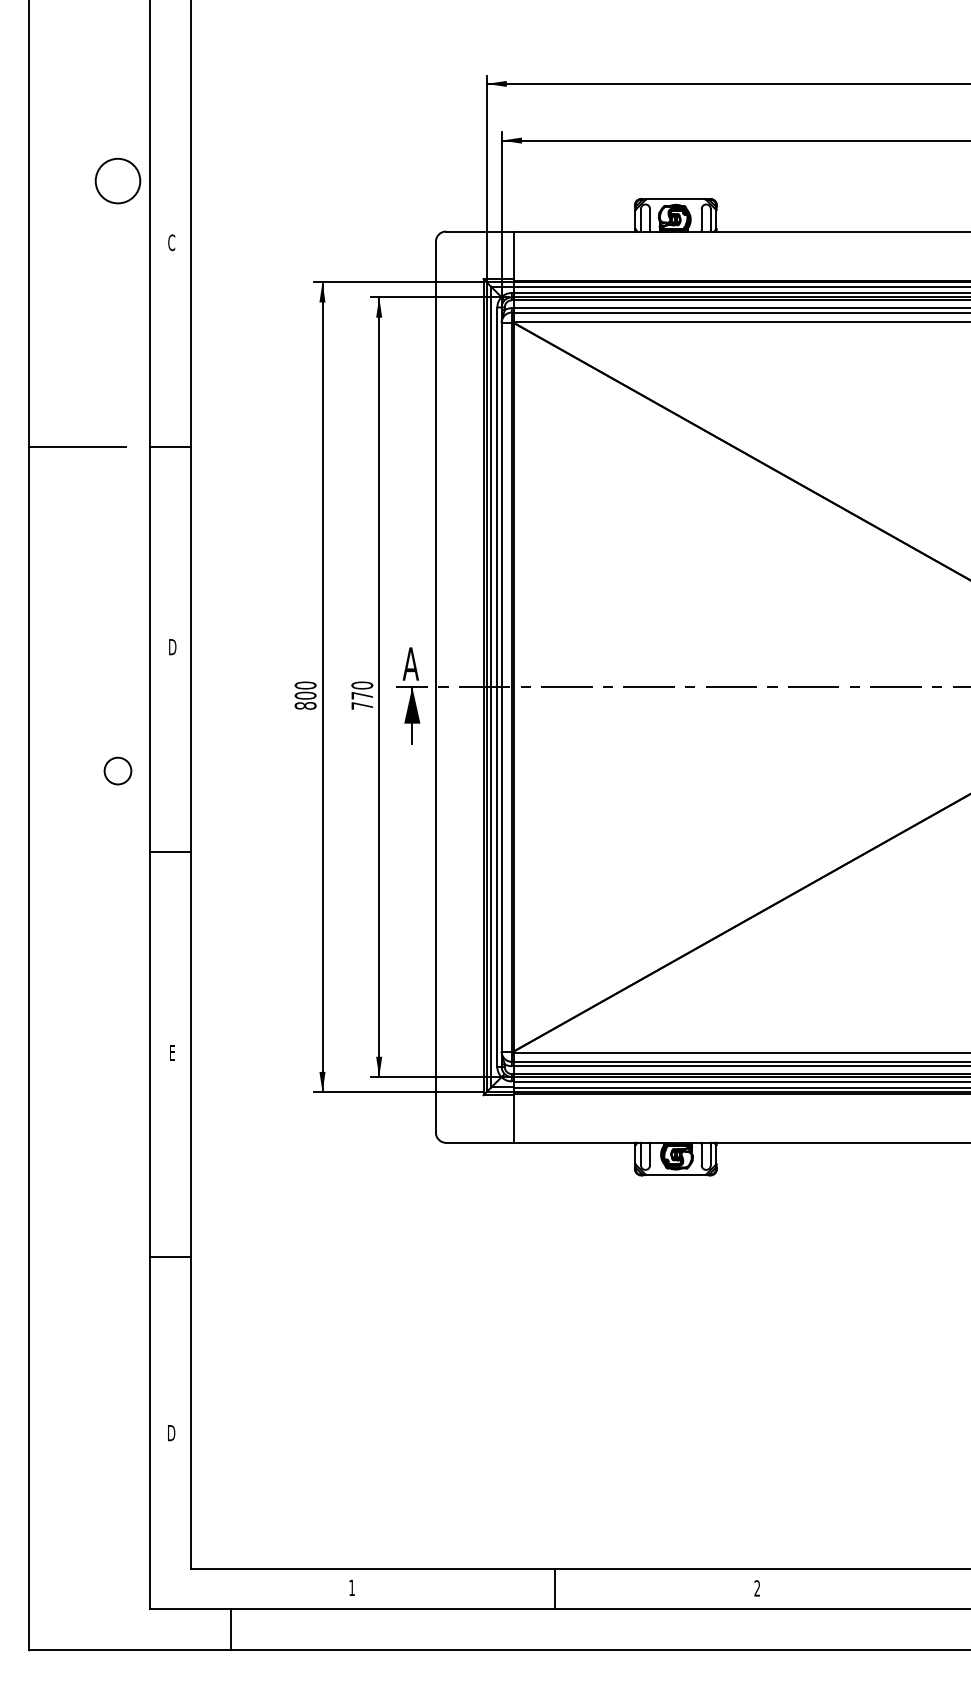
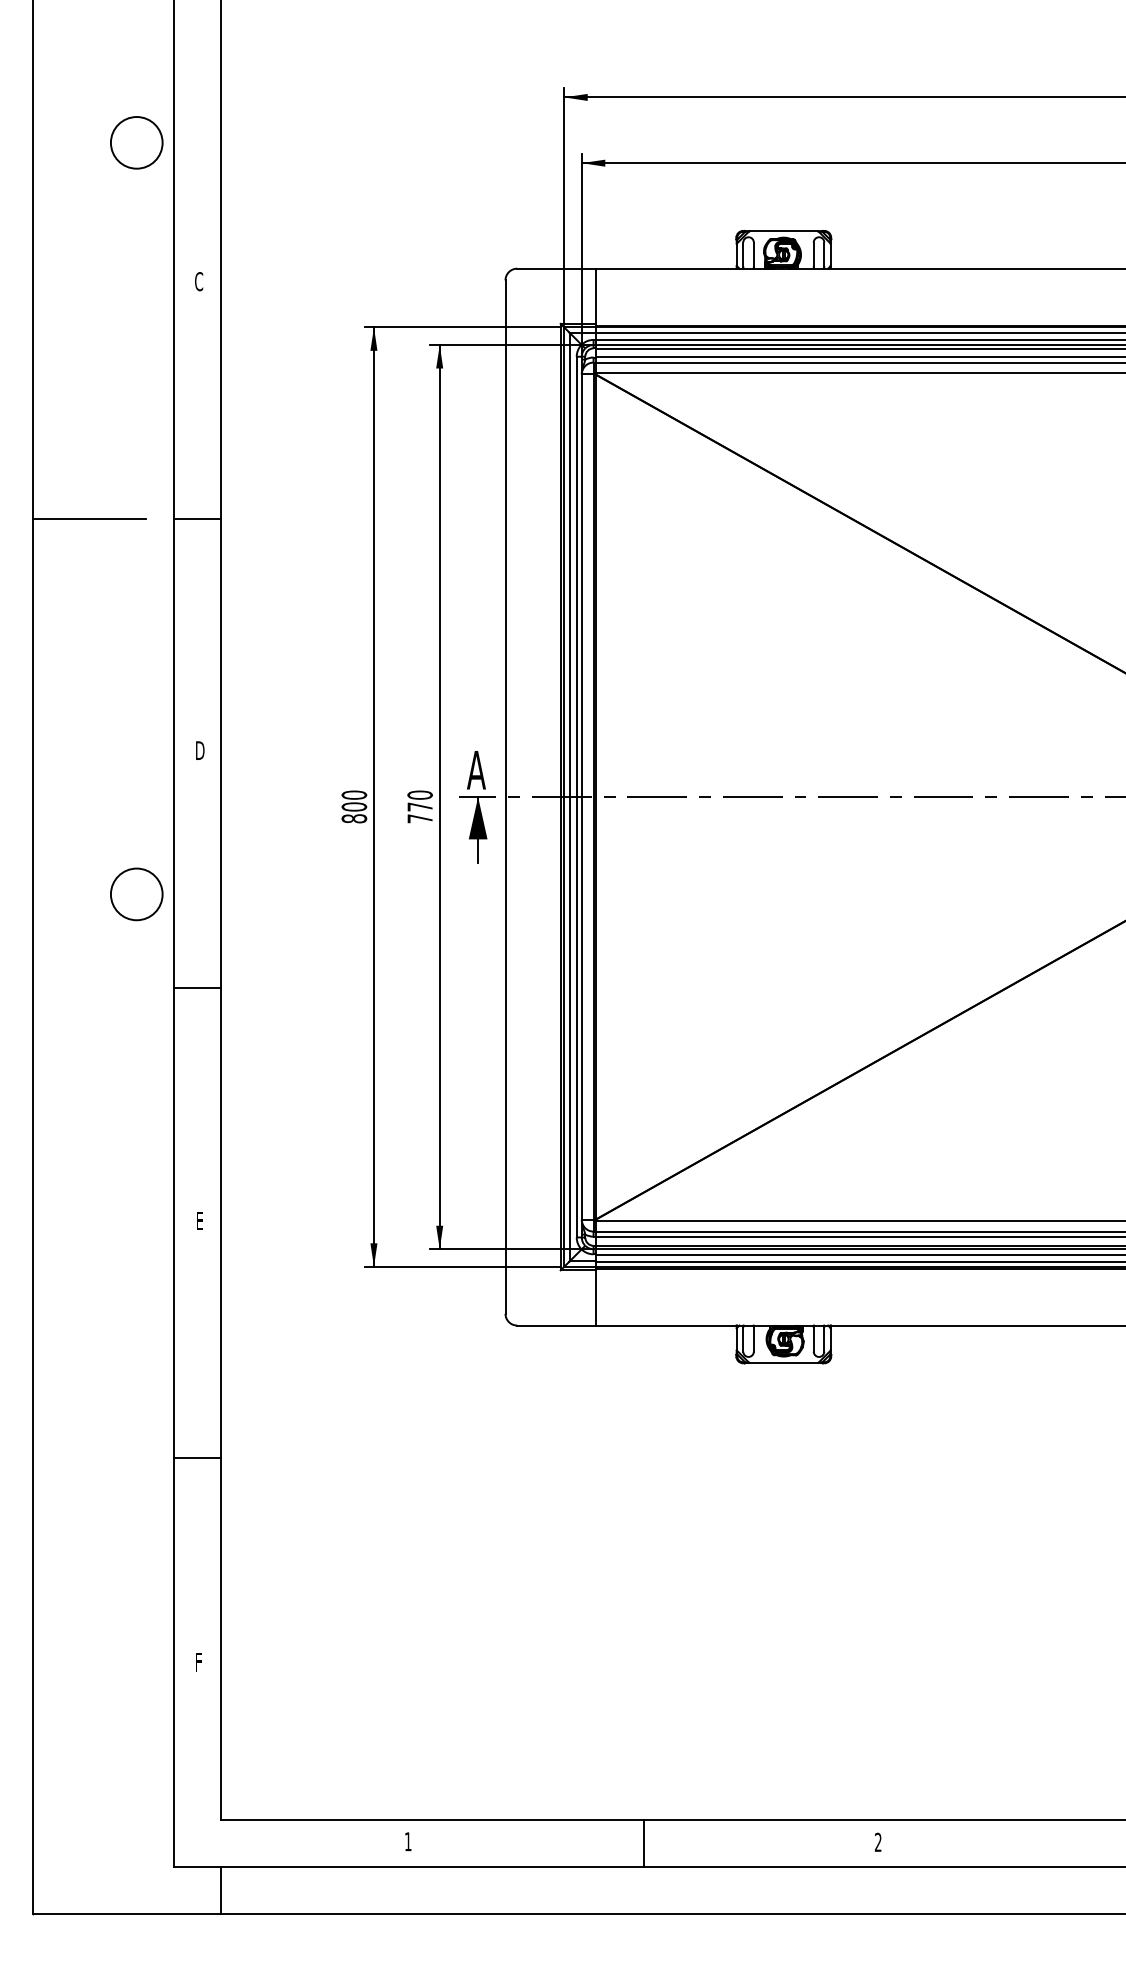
circle: (117, 180) -> (136, 142), moved
circle: (117, 770) -> (136, 893), size x1.67
text: (171, 1433) -> (198, 1662), D -> F
line: (230, 1629) -> (220, 1889), moved

